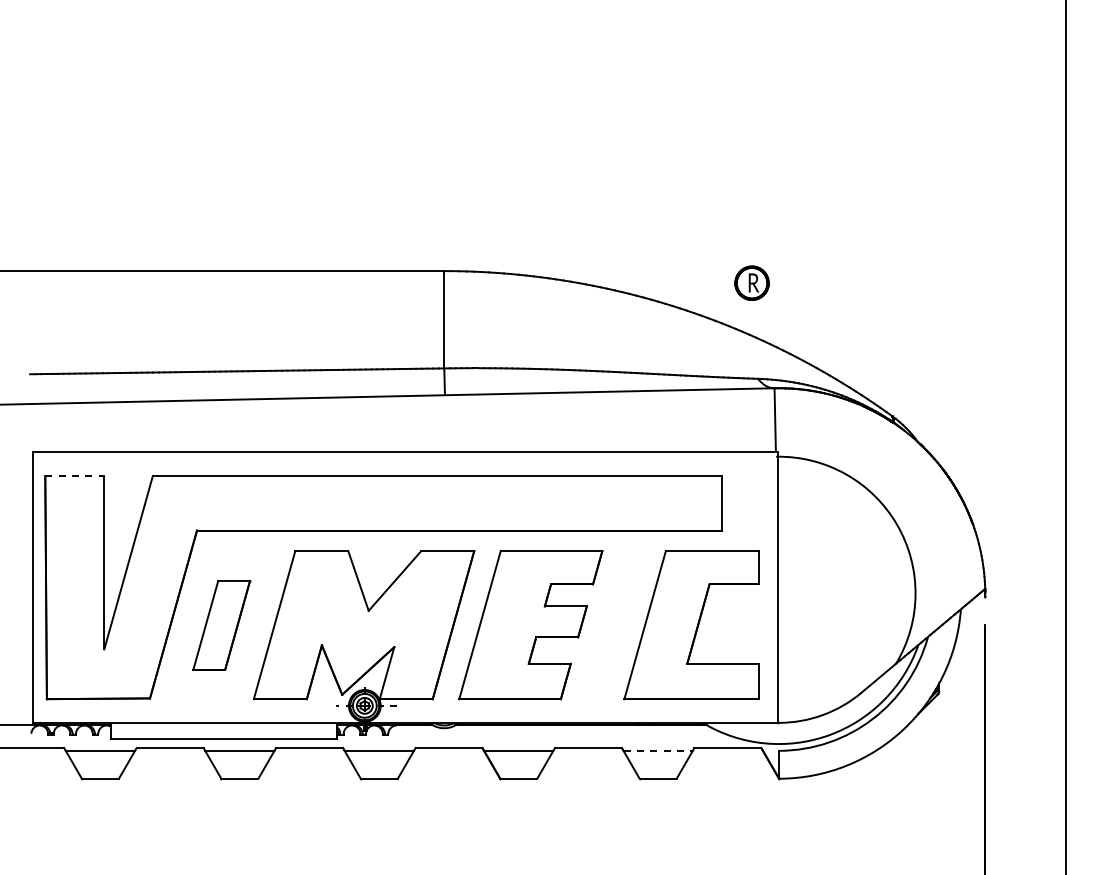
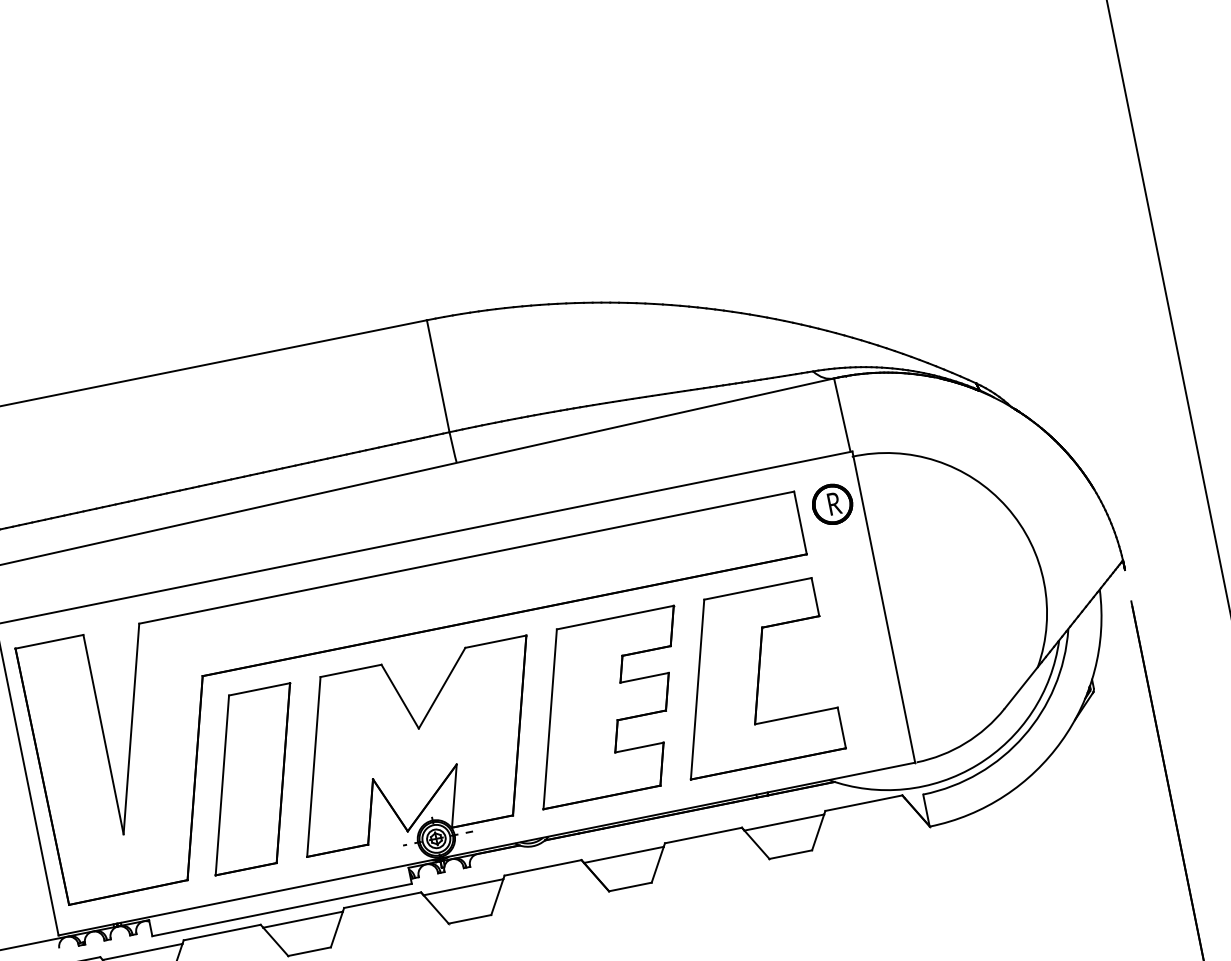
part: (751, 282) -> (831, 503), moved
line: (74, 476) -> (49, 642), dashed -> solid
part: (221, 625) -> (252, 779), size x1.67
part: (691, 625) -> (751, 679), moved
line: (658, 750) -> (784, 822), dashed -> solid

